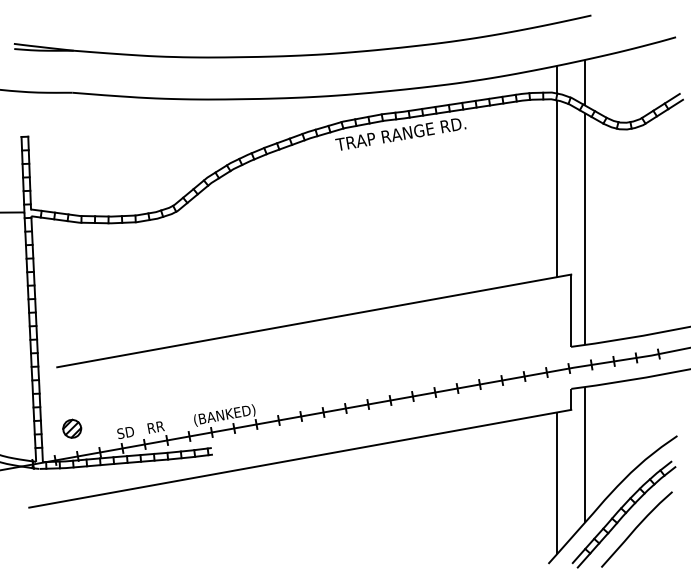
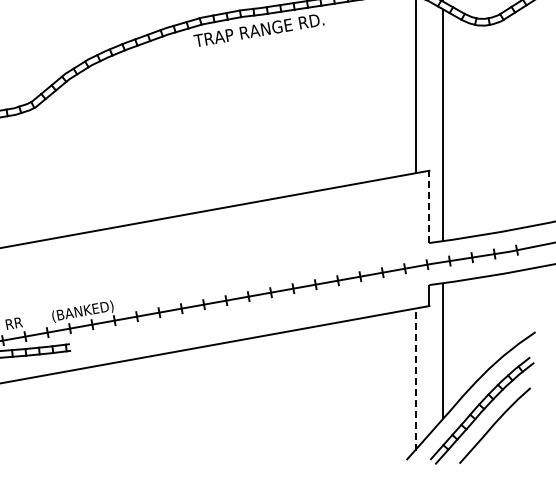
line: (571, 310) -> (429, 206), solid -> dashed
line: (557, 482) -> (415, 378), solid -> dashed

